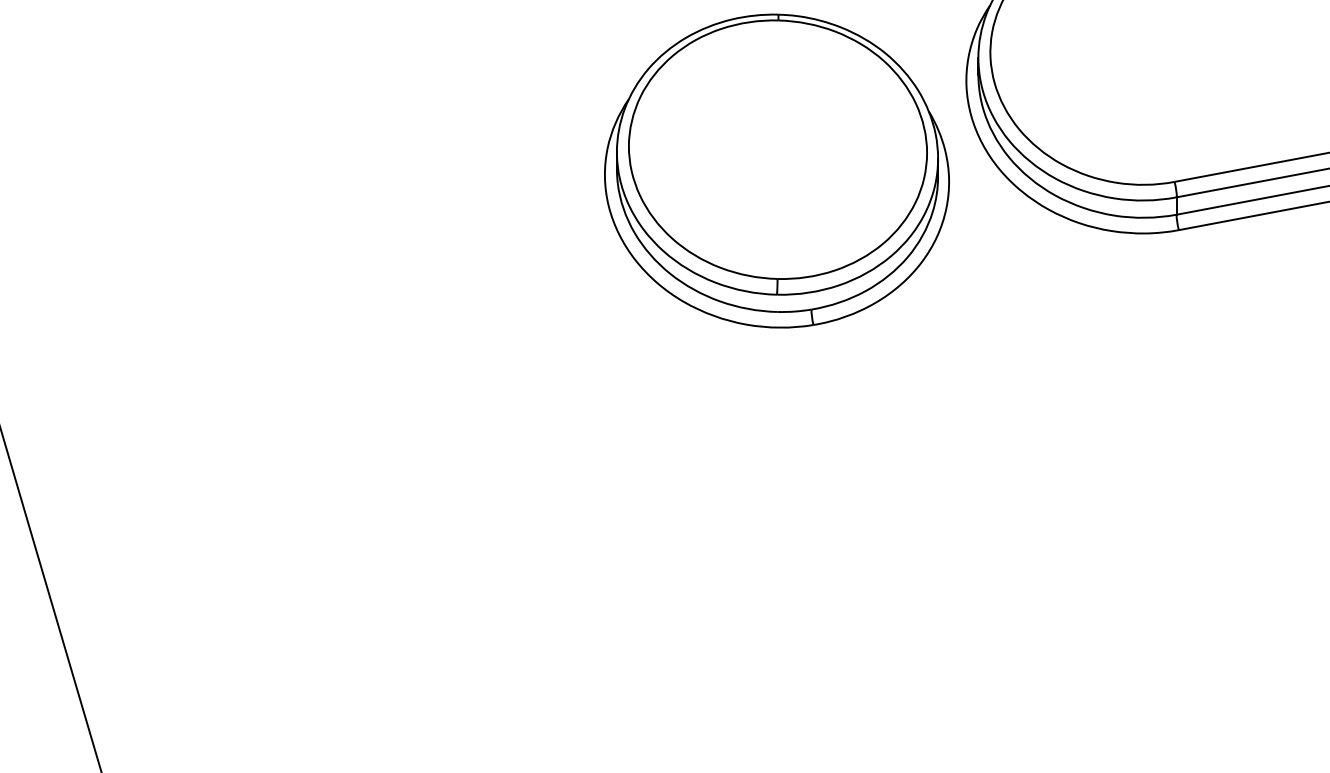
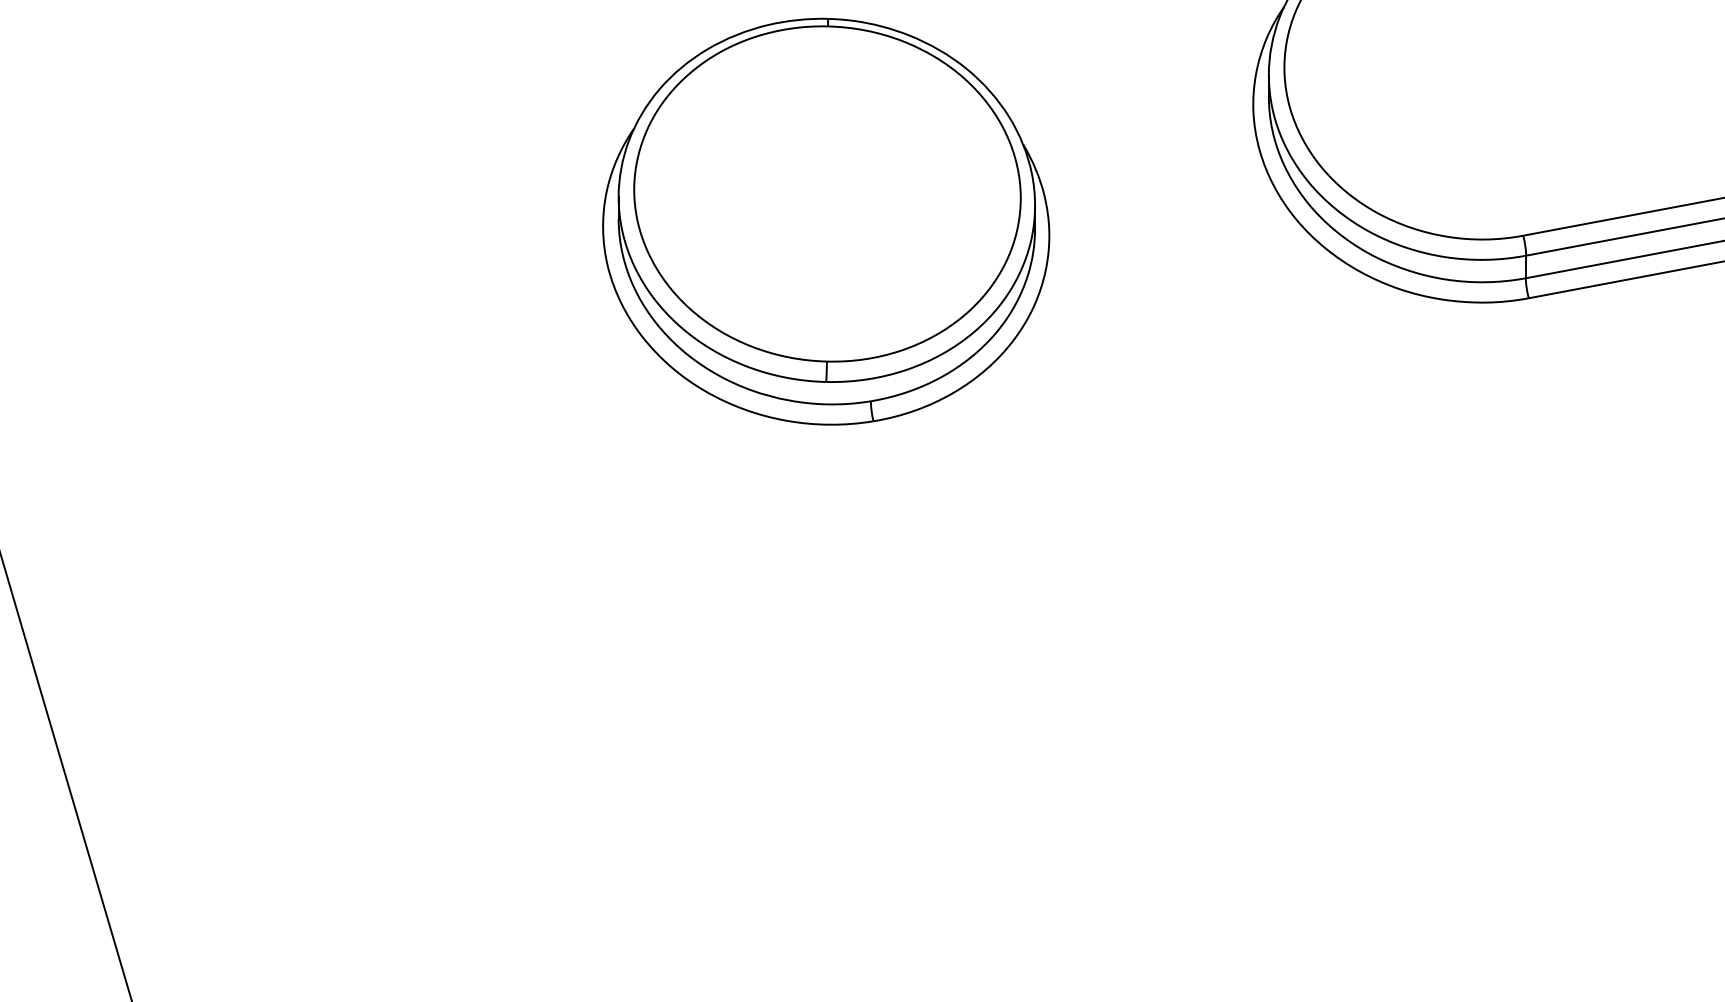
part: (776, 170) -> (825, 220), moved

